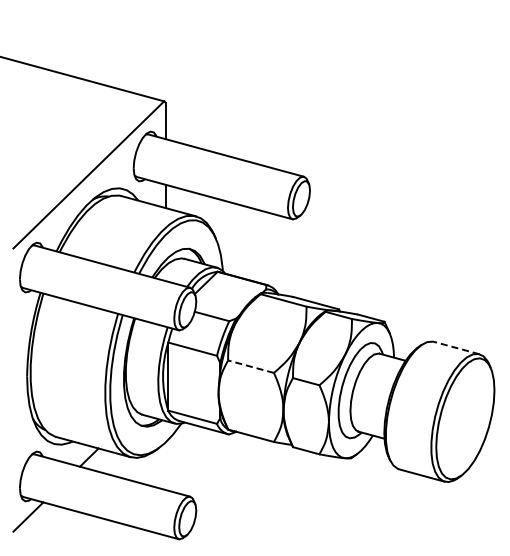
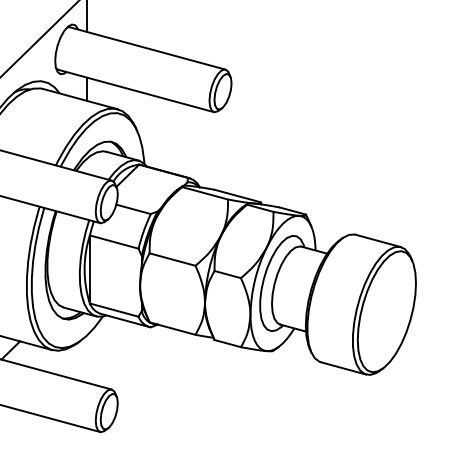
line: (456, 348) -> (378, 241), dashed -> solid
line: (251, 366) -> (173, 259), dashed -> solid

